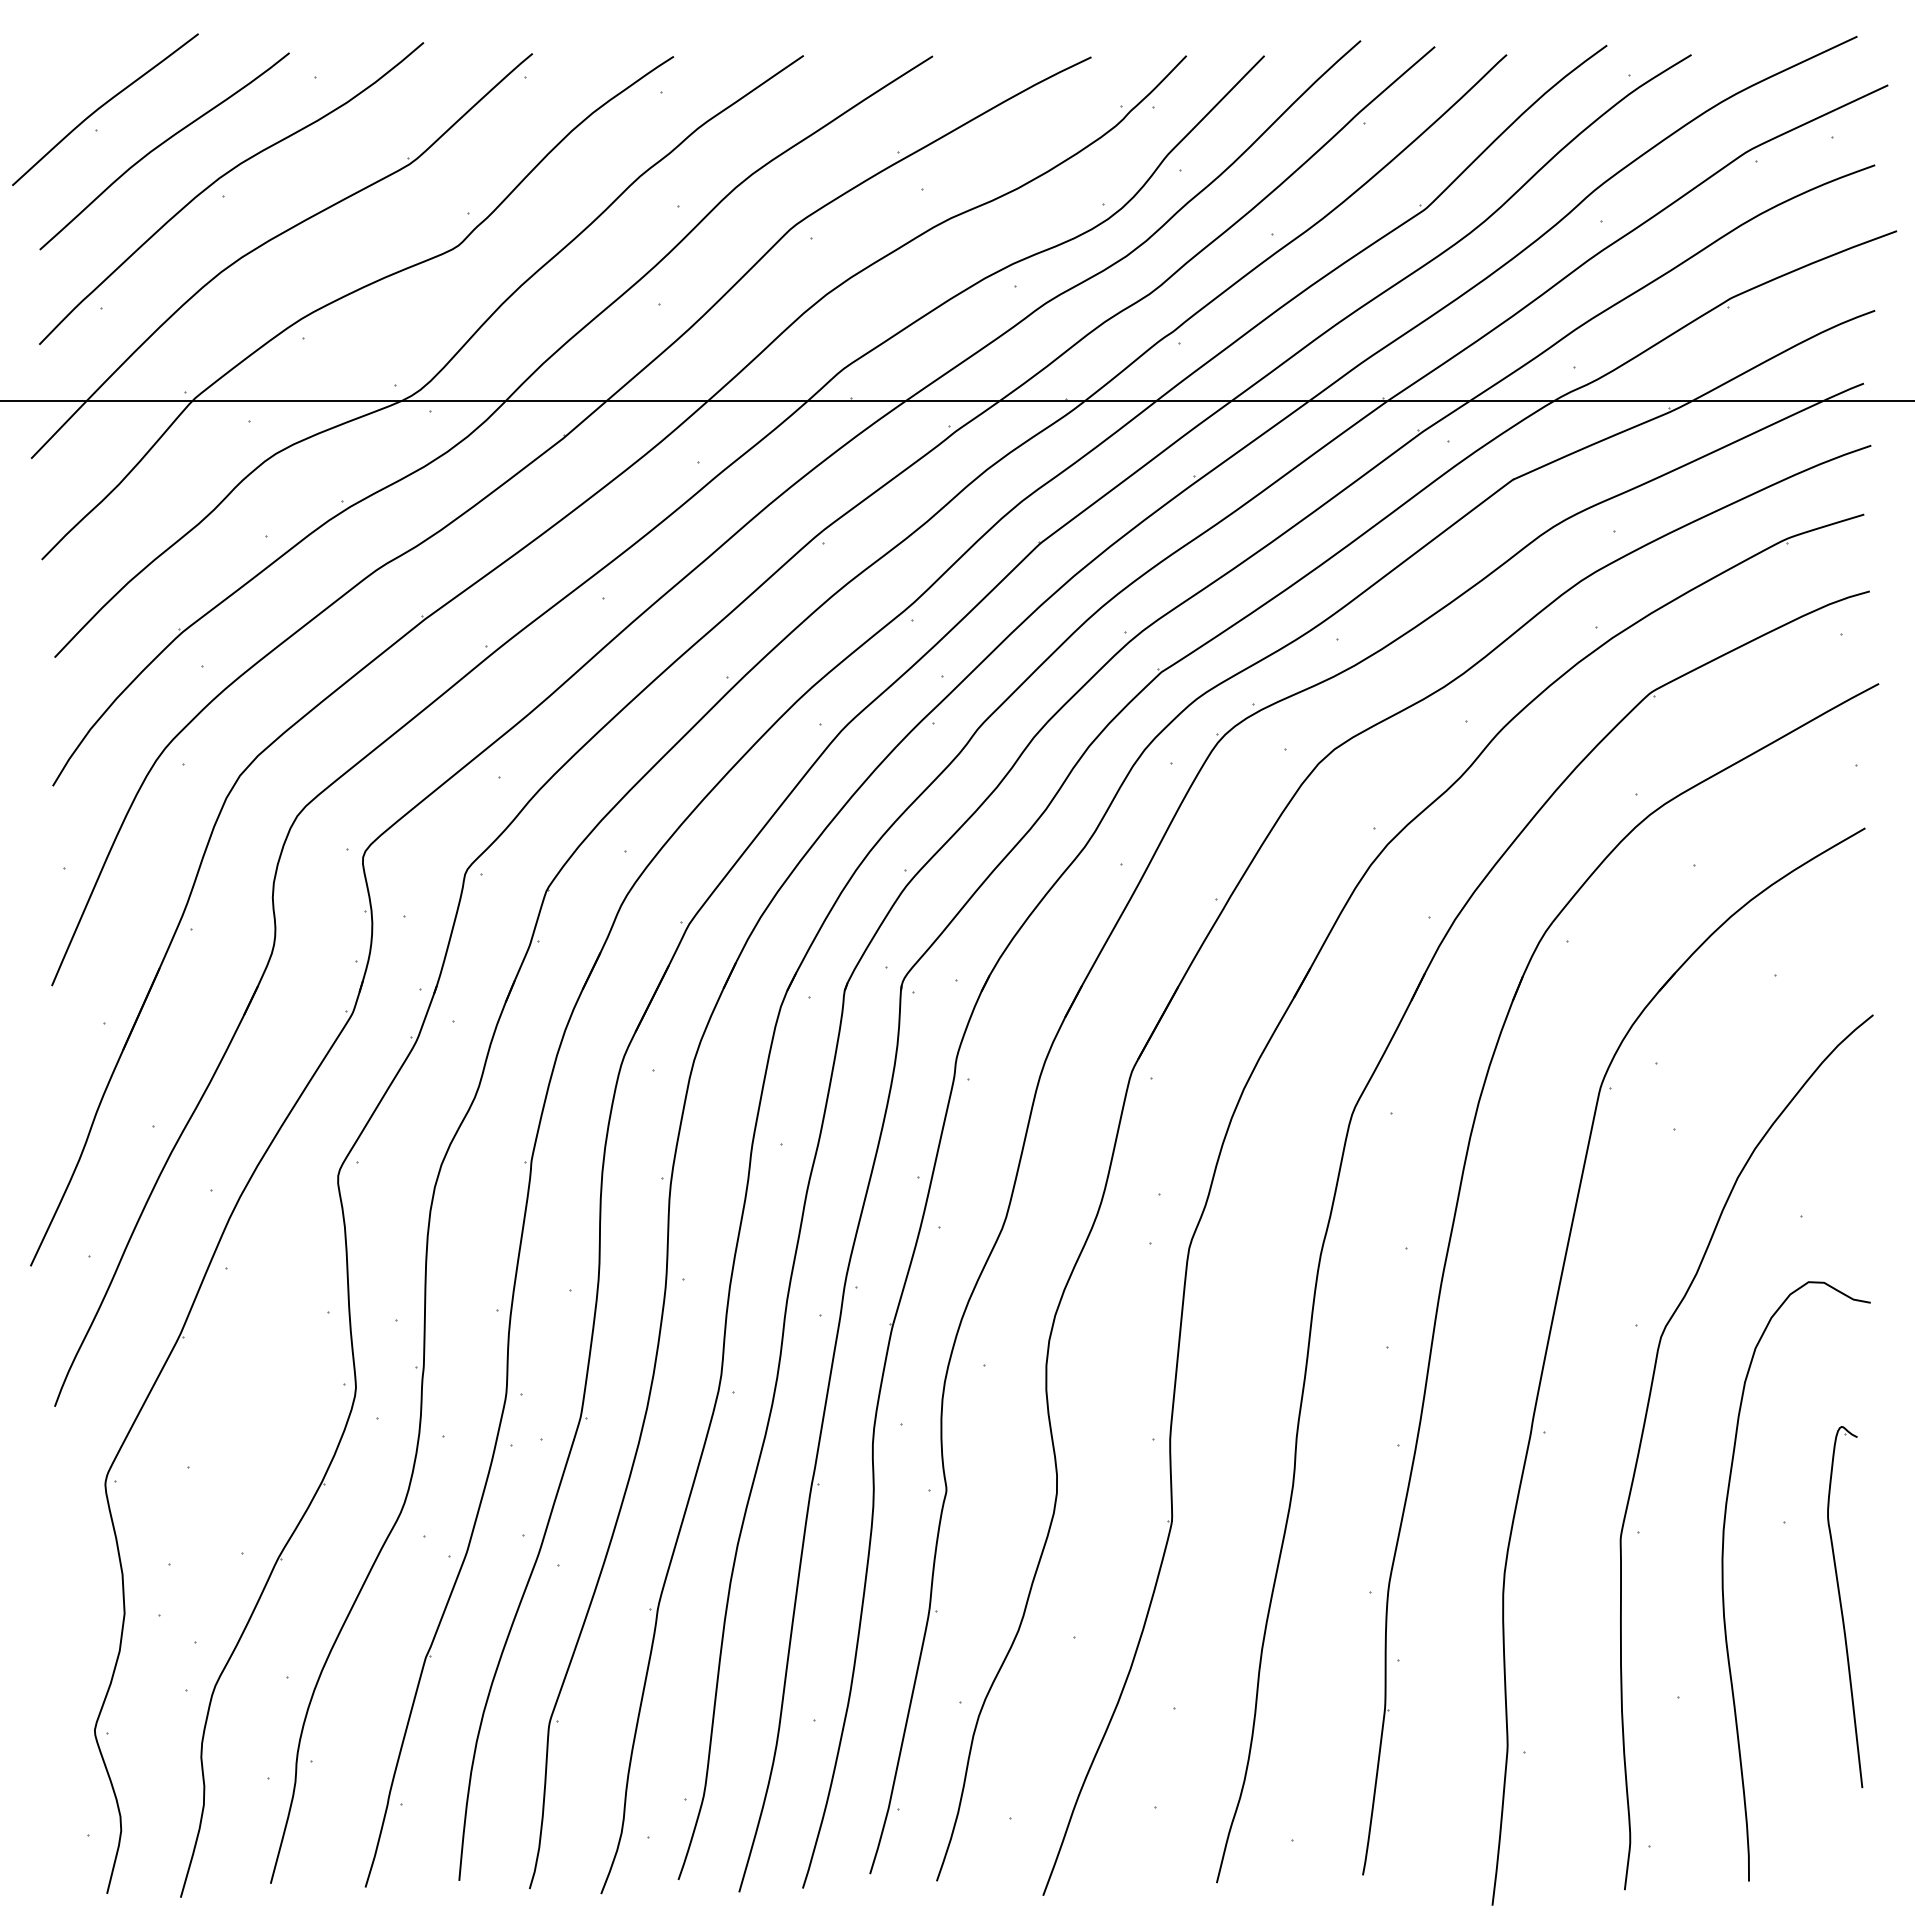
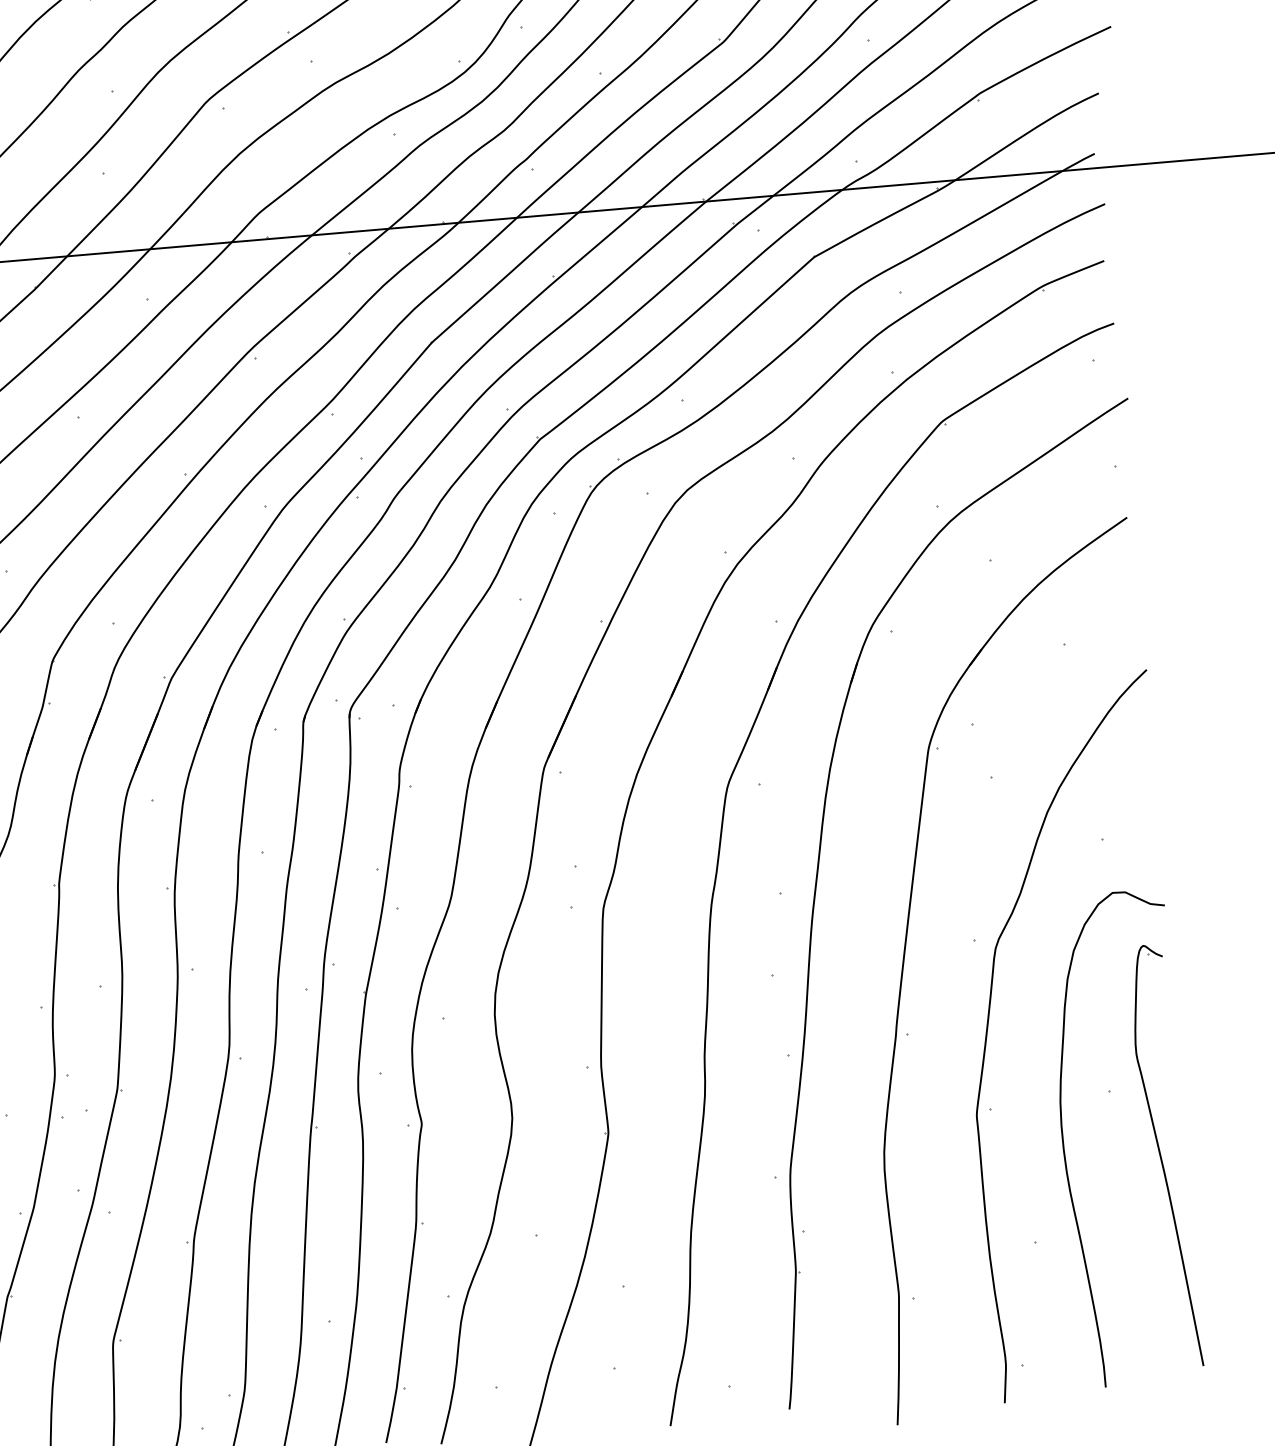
part: (1844, 1606) -> (1164, 1155), size x1.43

